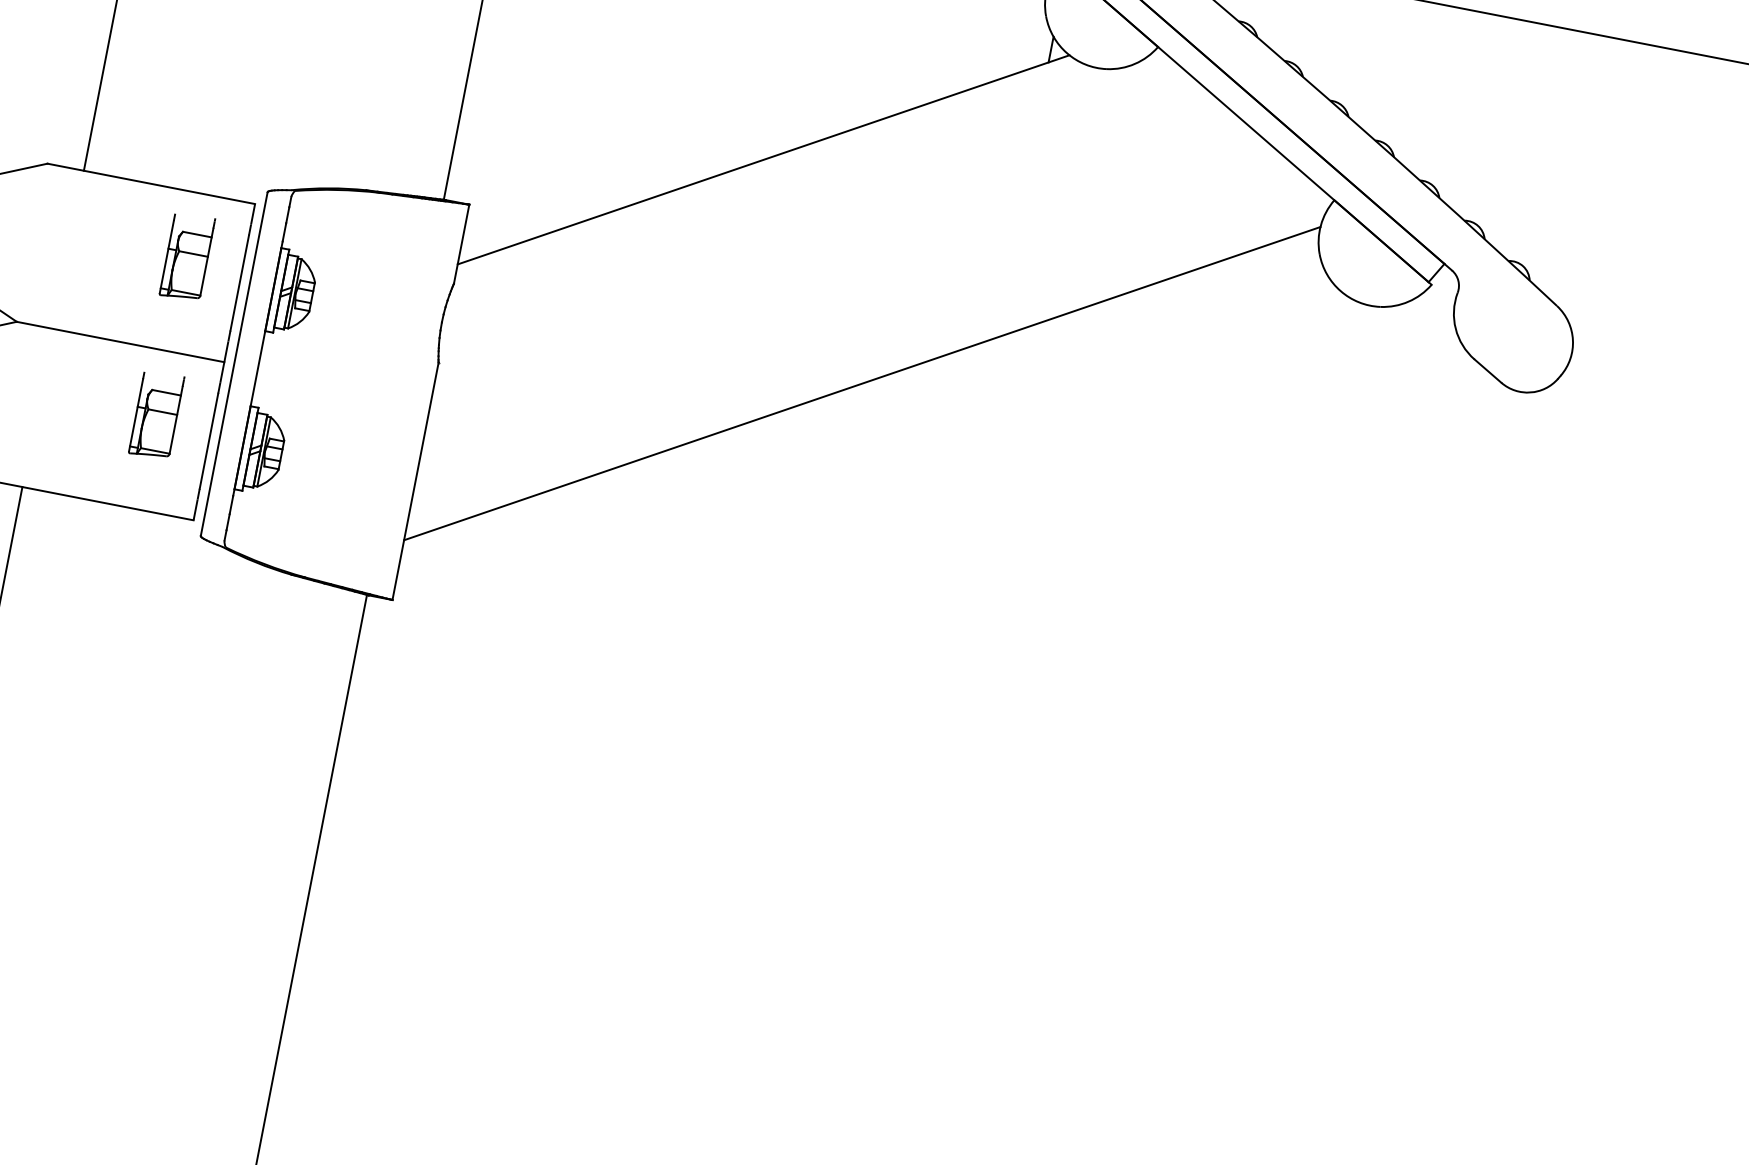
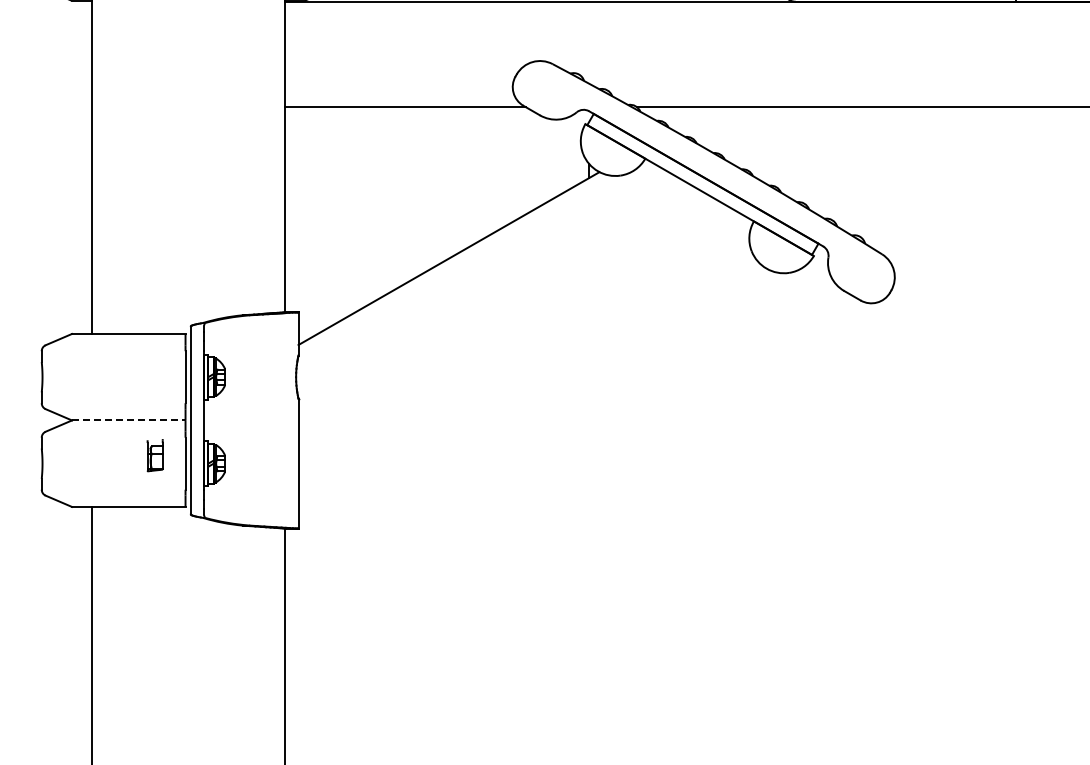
part: (186, 256) -> (154, 368), removed
line: (120, 341) -> (128, 420), solid -> dashed
line: (861, 381) -> (523, 365), removed
part: (155, 415) -> (154, 455), size x0.7

